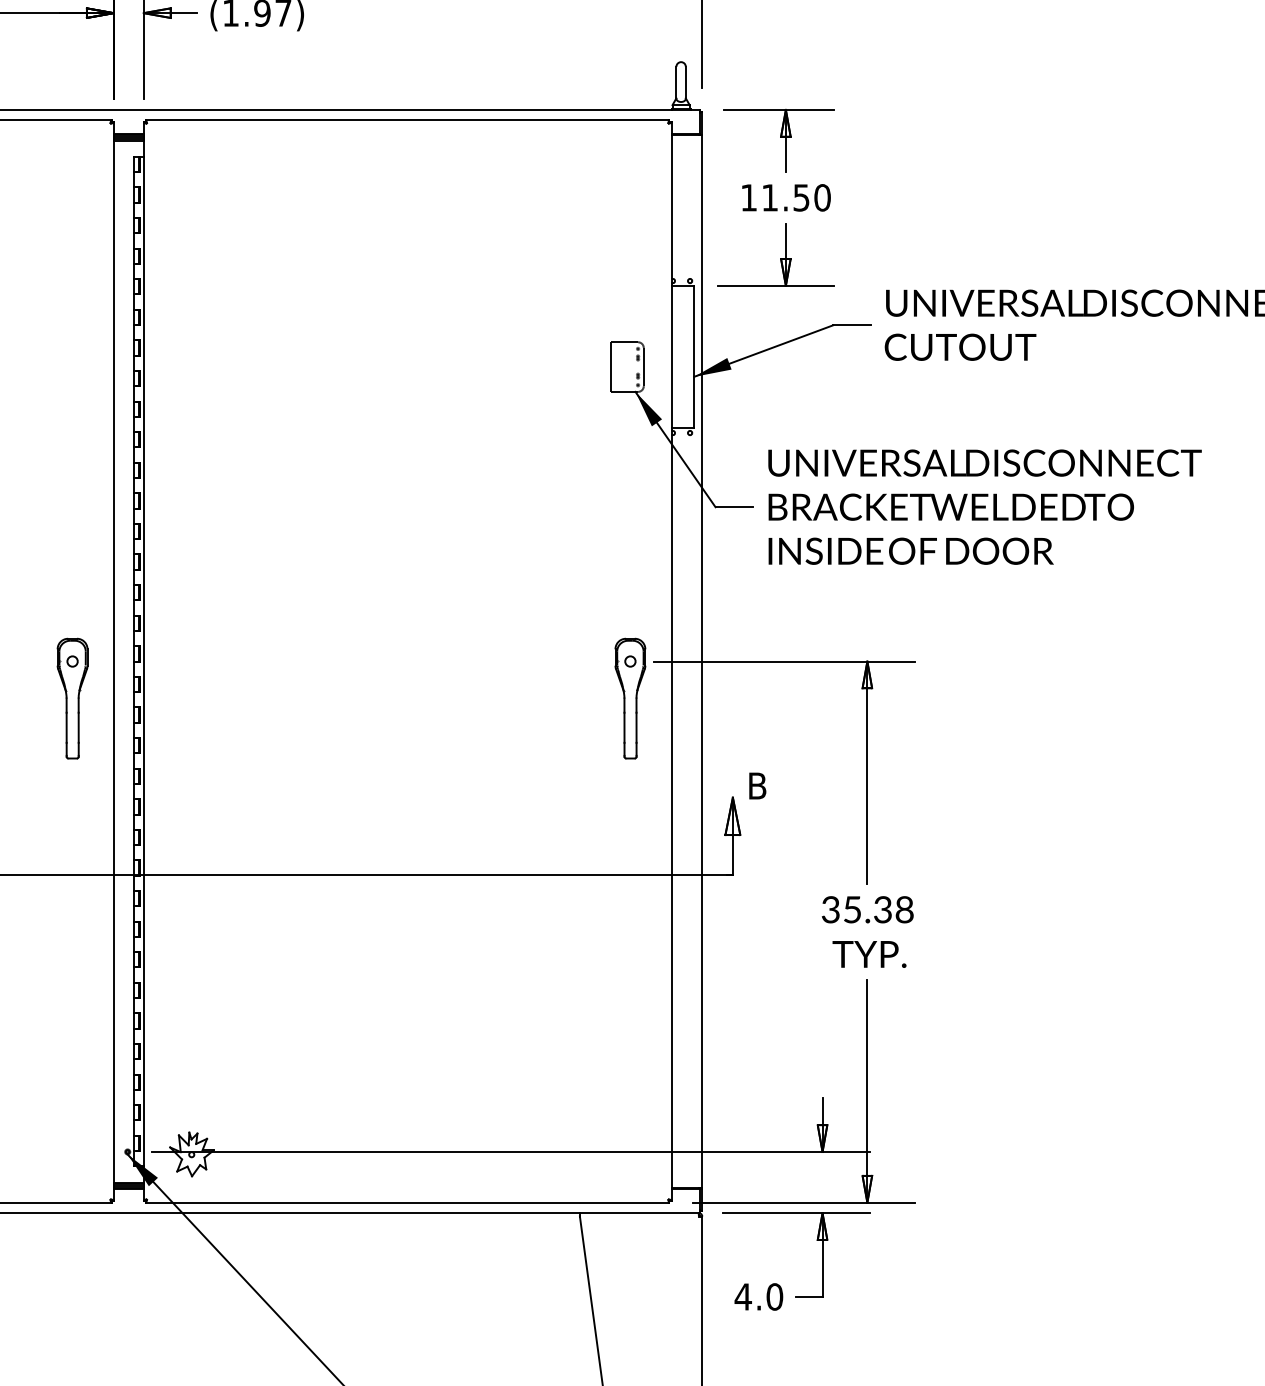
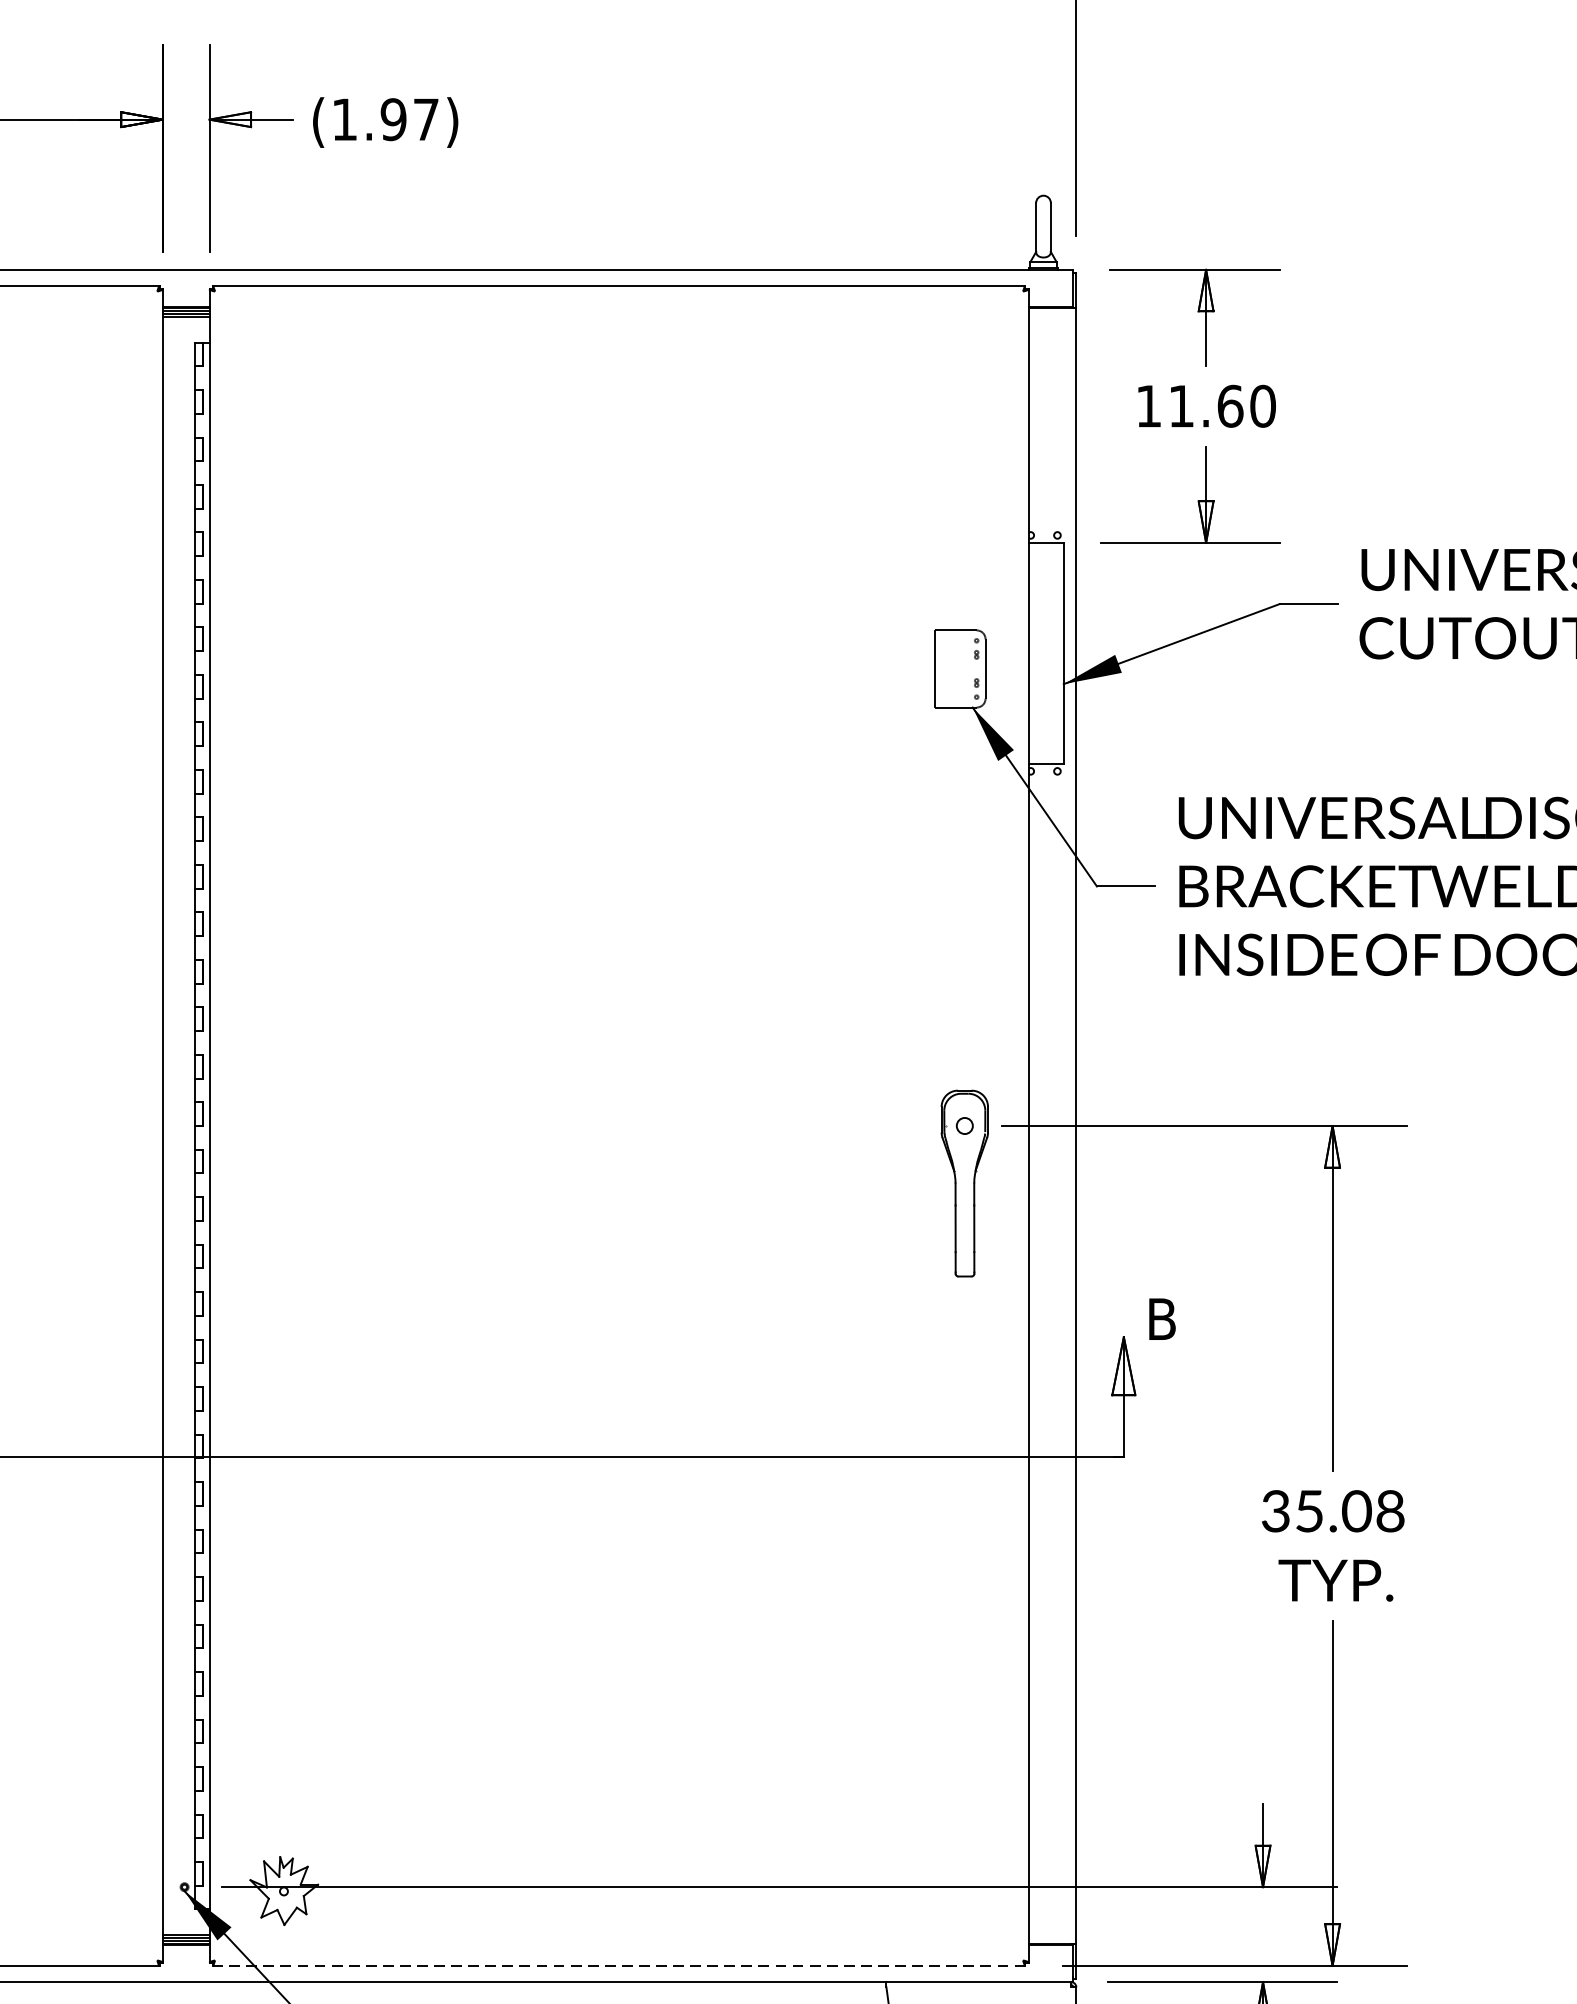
text: (801, 197) -> (1230, 405), 11.50 -> 11.60
part: (72, 698) -> (98, 1183), removed
text: (882, 909) -> (1356, 1510), 35.38 -> 35.08
line: (407, 1202) -> (618, 1965), solid -> dashed

